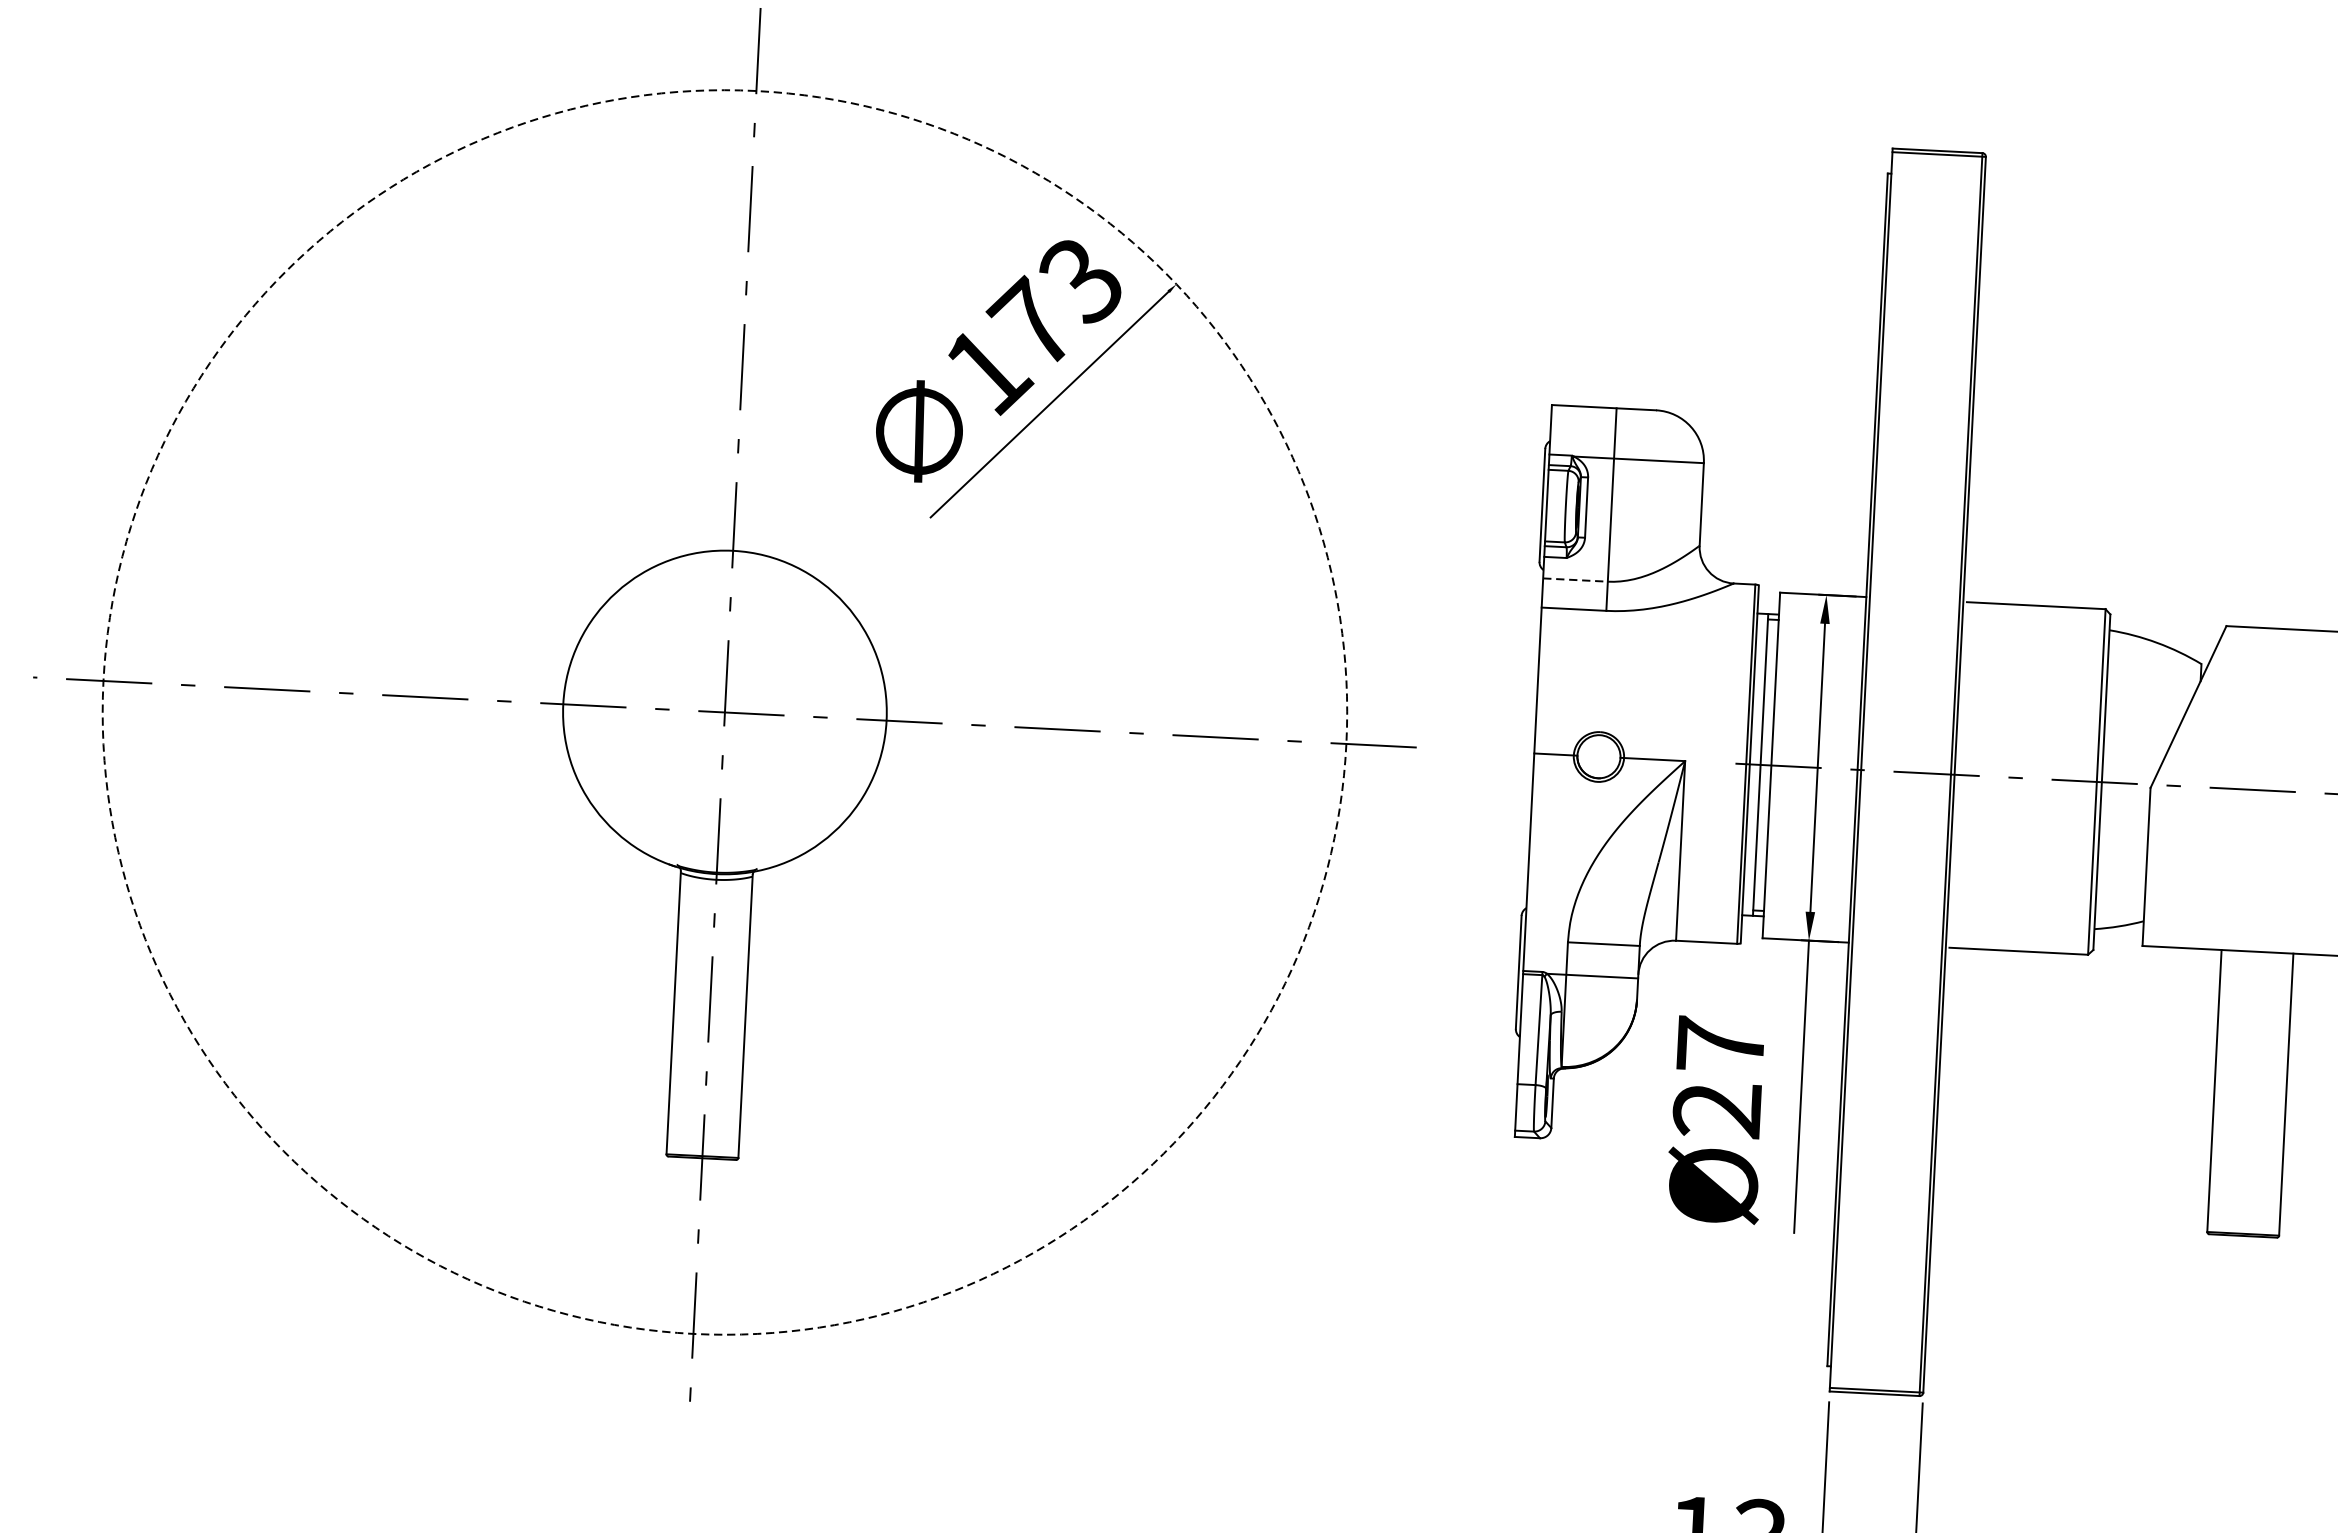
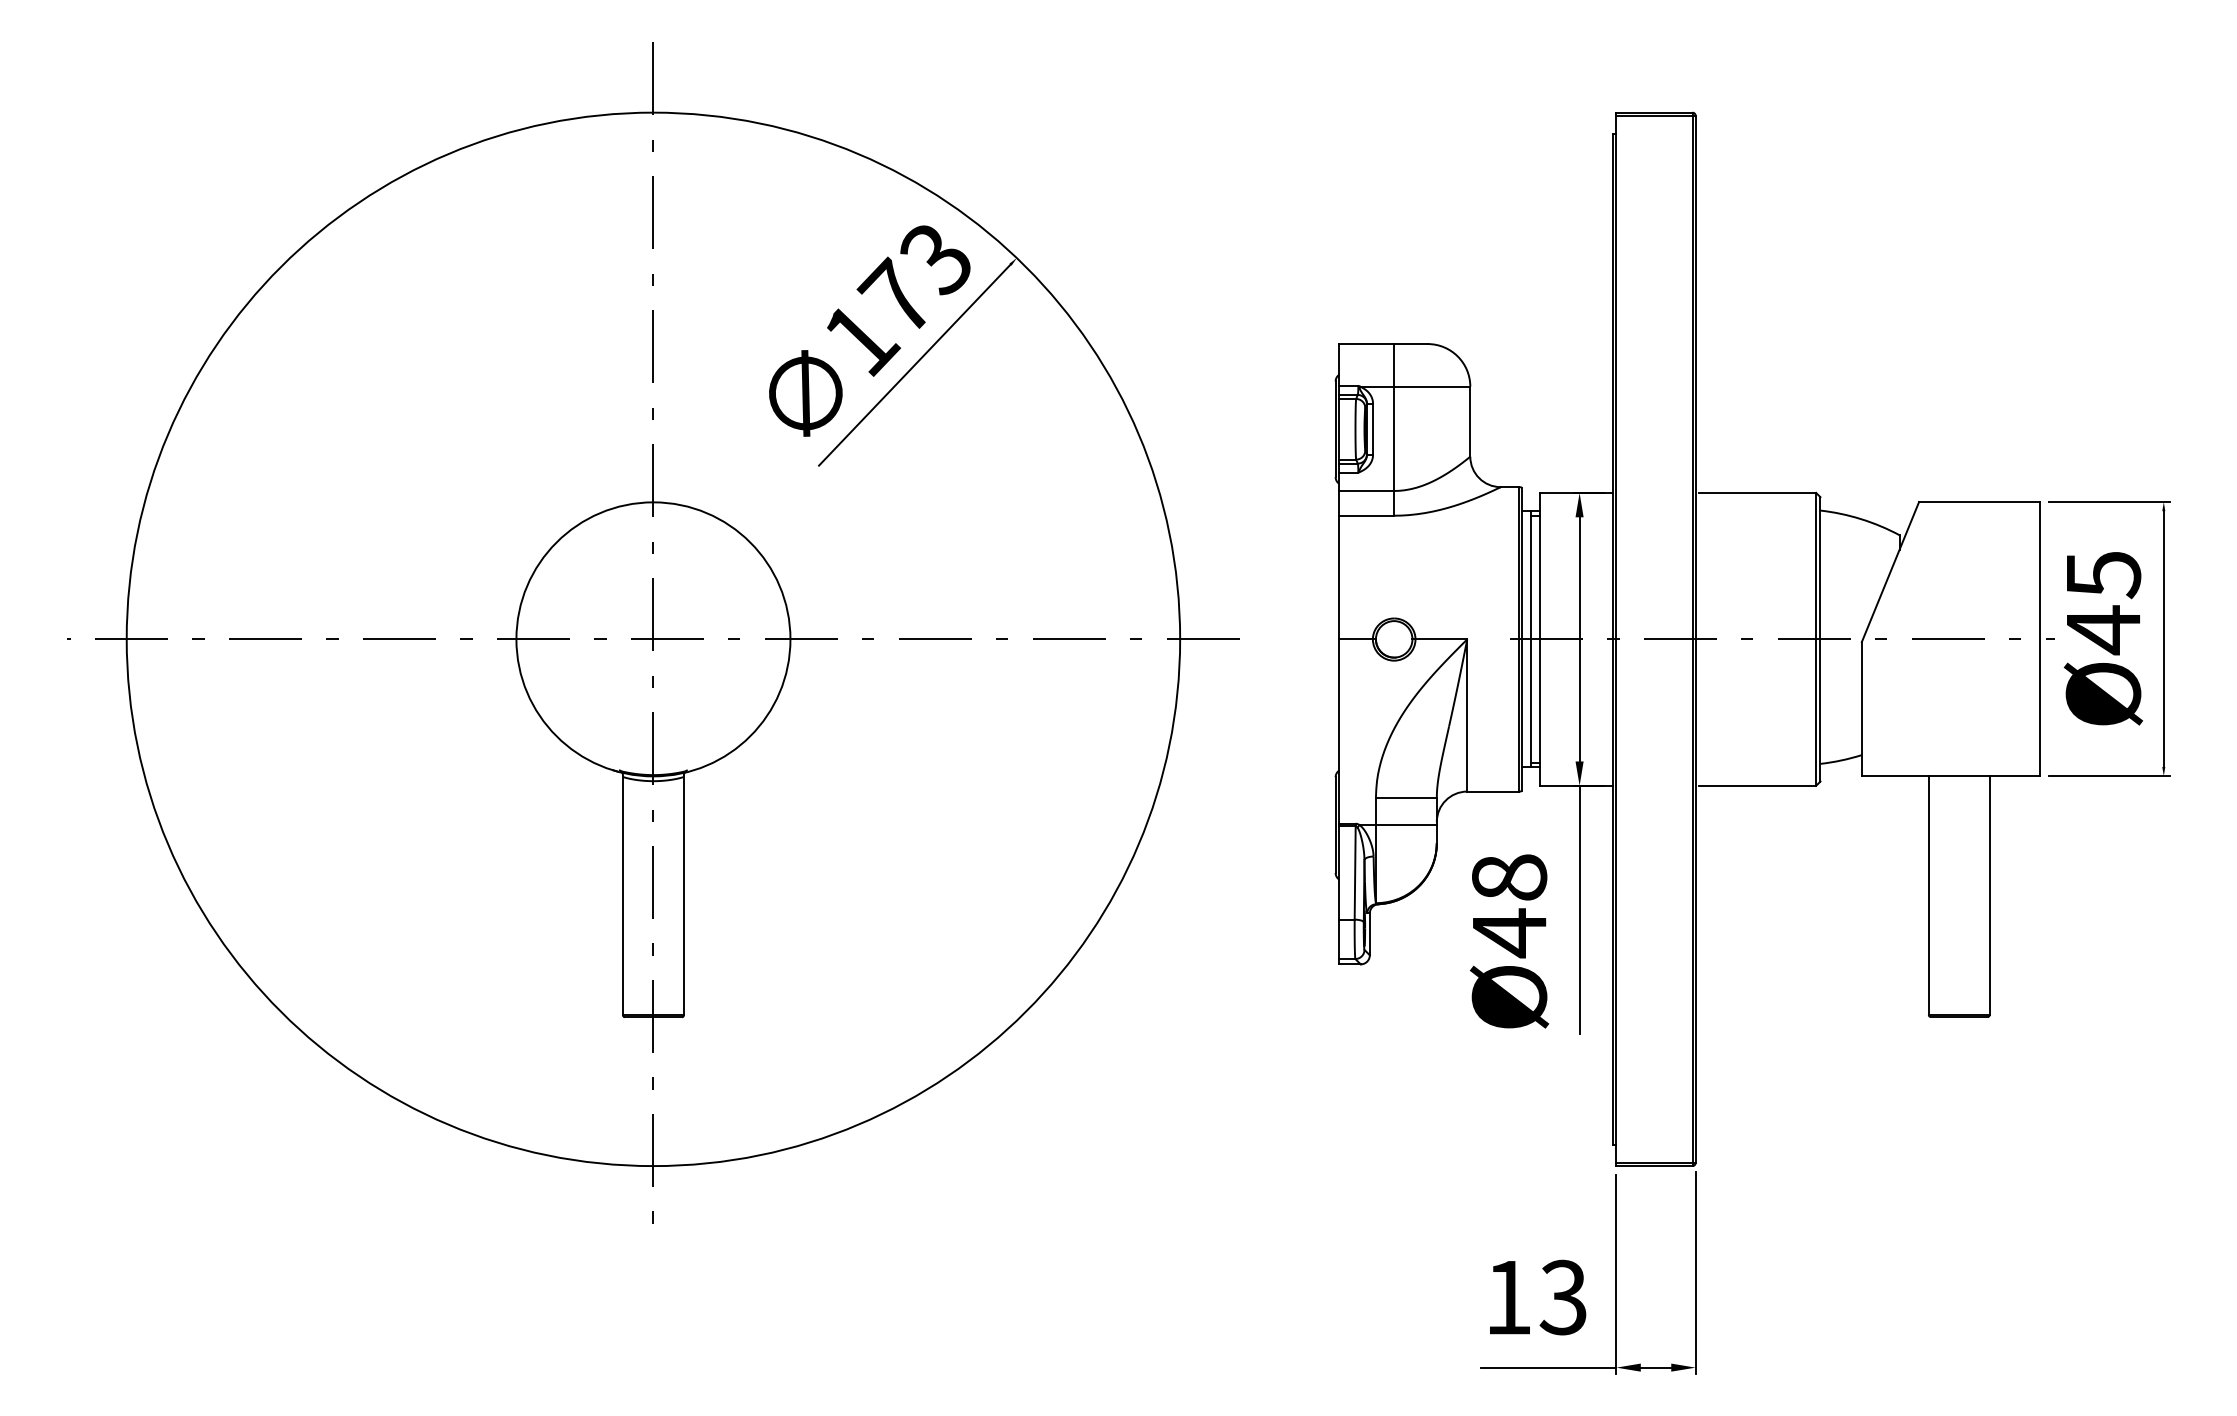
line: (1576, 580) -> (1367, 491), dashed -> solid
circle: (725, 712) -> (653, 639), dashed -> solid
text: (1719, 1078) -> (1509, 906), Ø27 -> Ø48

